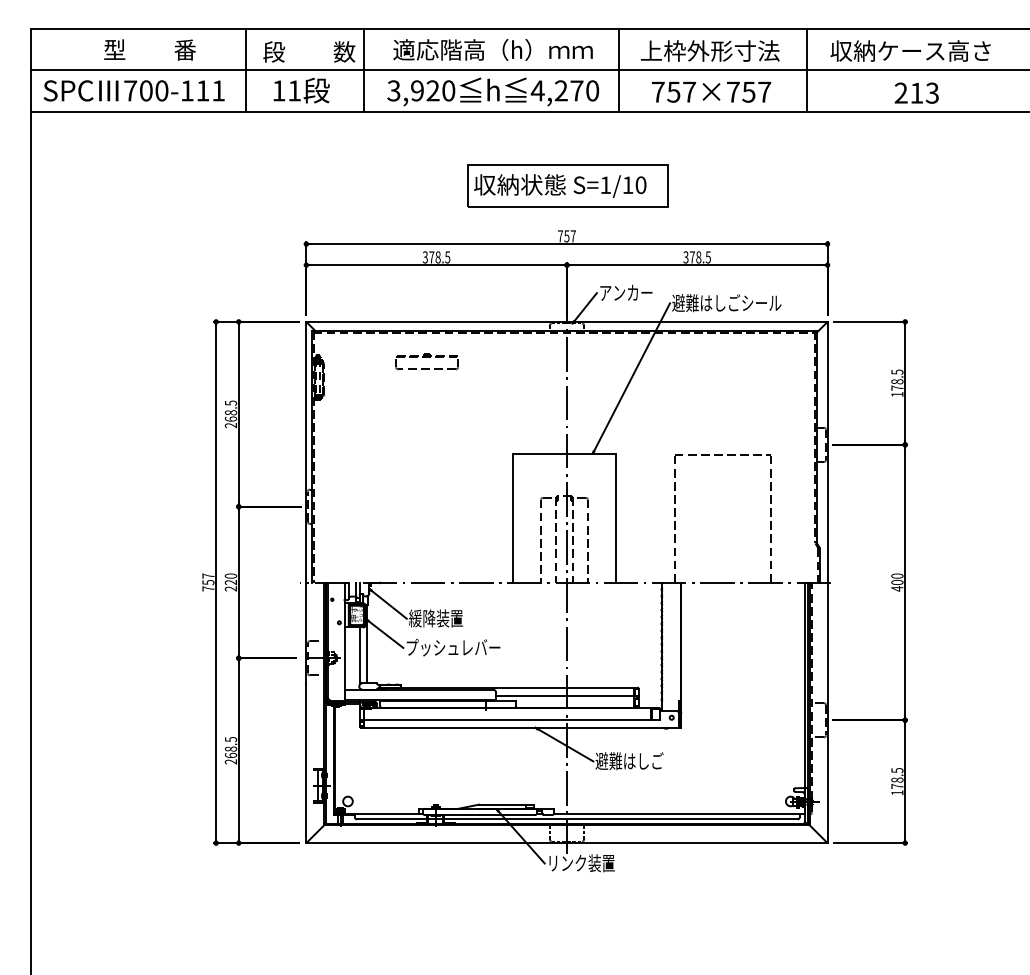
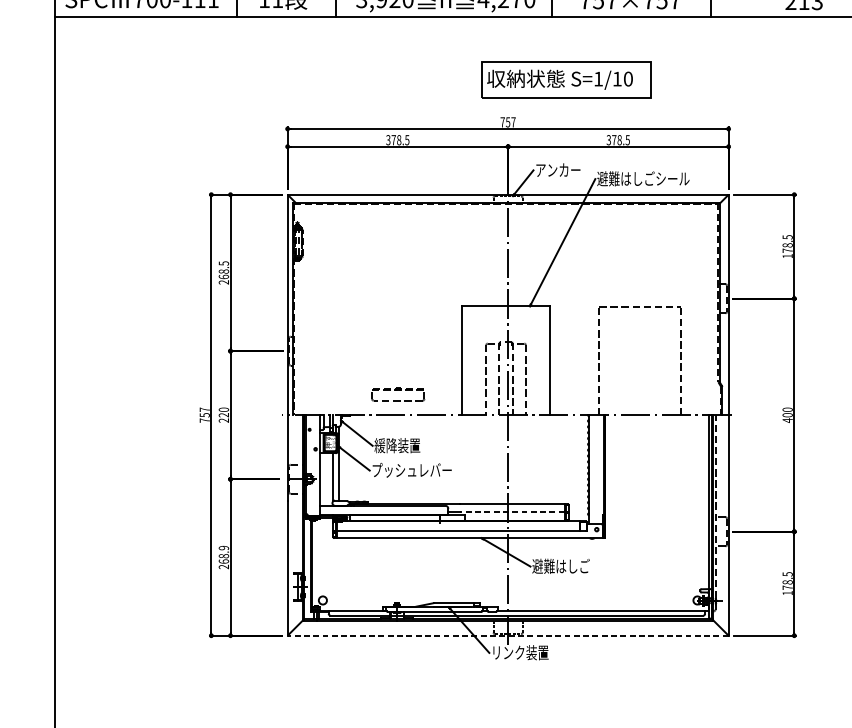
part: (567, 185) -> (566, 79), moved
part: (426, 361) -> (397, 394), moved
line: (571, 696) -> (511, 511), solid -> dashed
text: (230, 739) -> (223, 548), 268.5 -> 268.9
line: (566, 843) -> (507, 636), solid -> dashed

